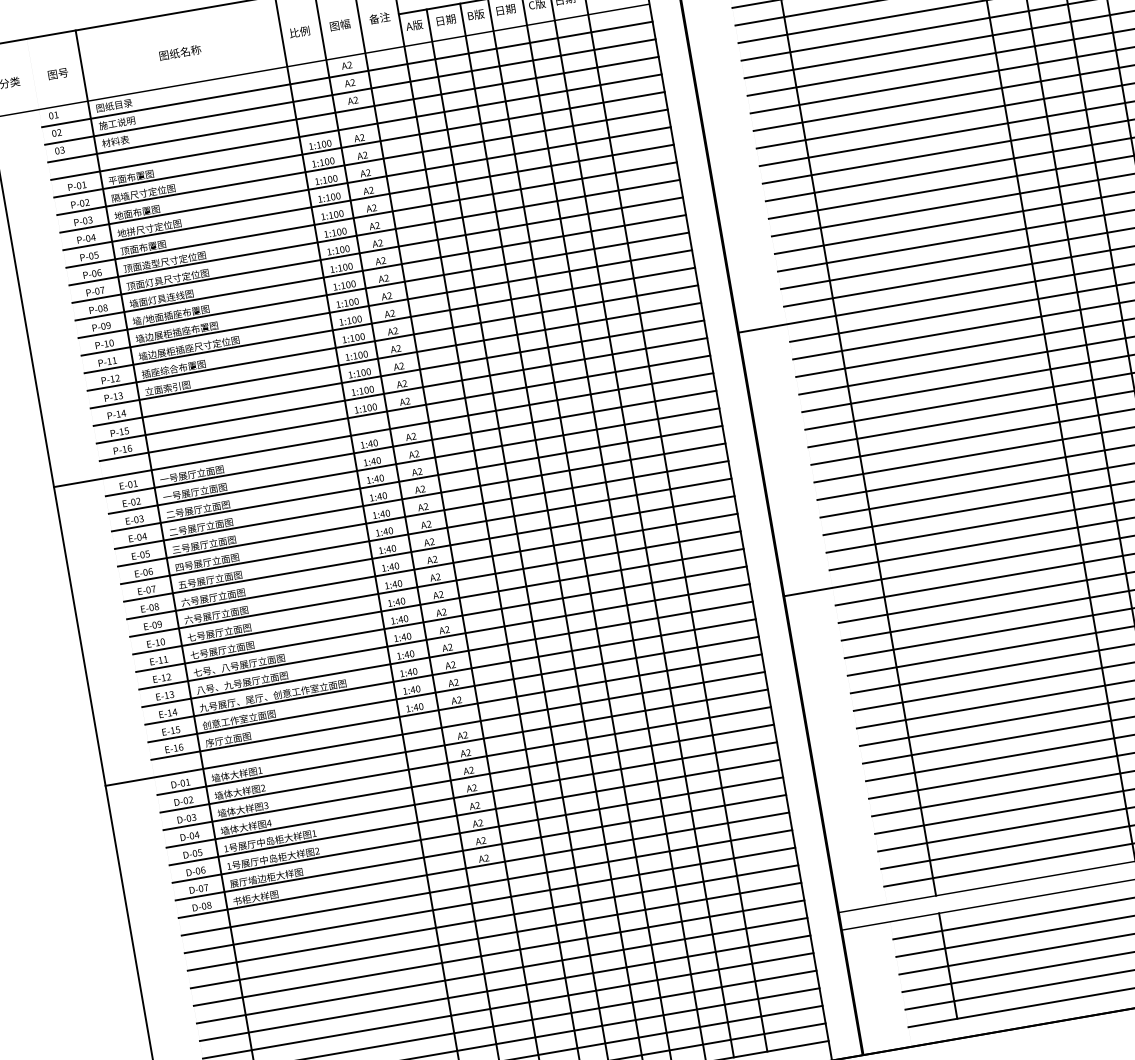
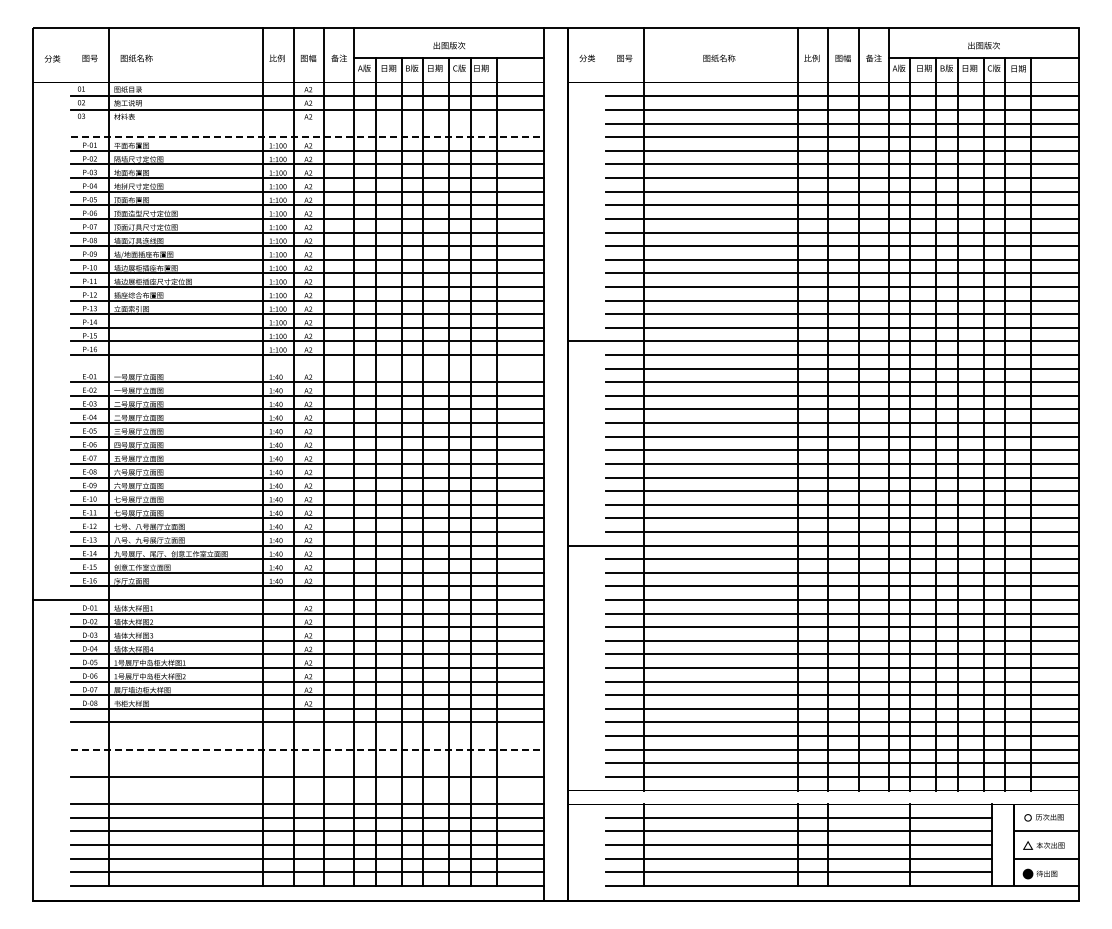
text: (179, 51) -> (136, 57), moved
line: (353, 109) -> (307, 123), removed
line: (357, 127) -> (308, 137), solid -> dashed
line: (383, 430) -> (288, 368), removed
line: (490, 900) -> (307, 736), removed
line: (494, 917) -> (308, 749), solid -> dashed
line: (496, 935) -> (307, 763), removed
line: (502, 970) -> (307, 790), removed

